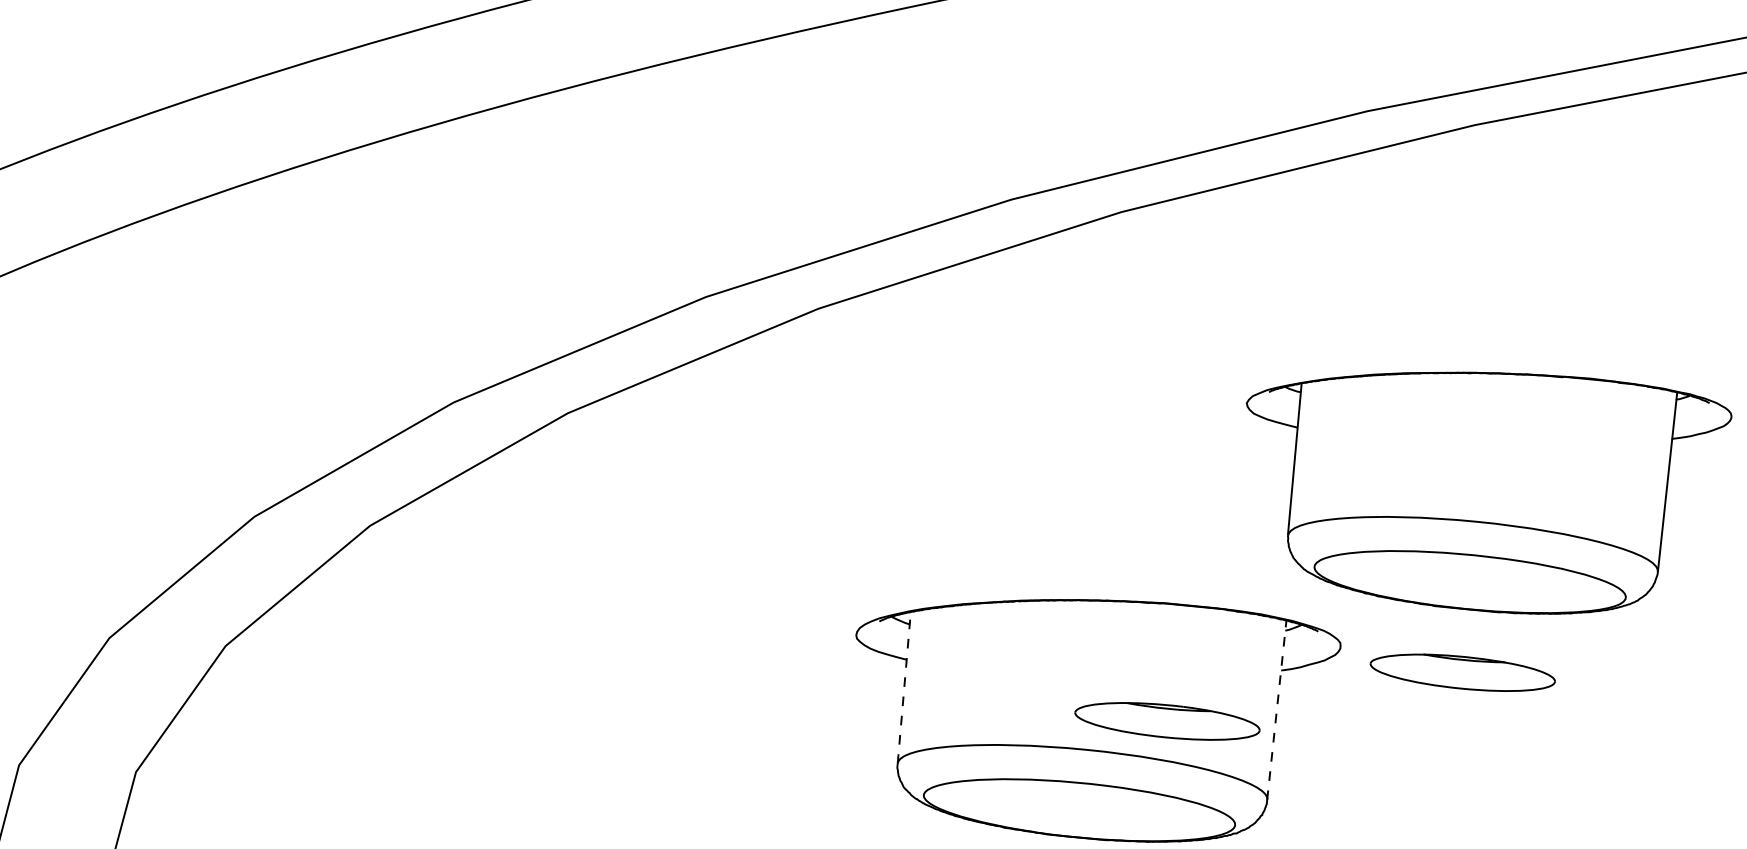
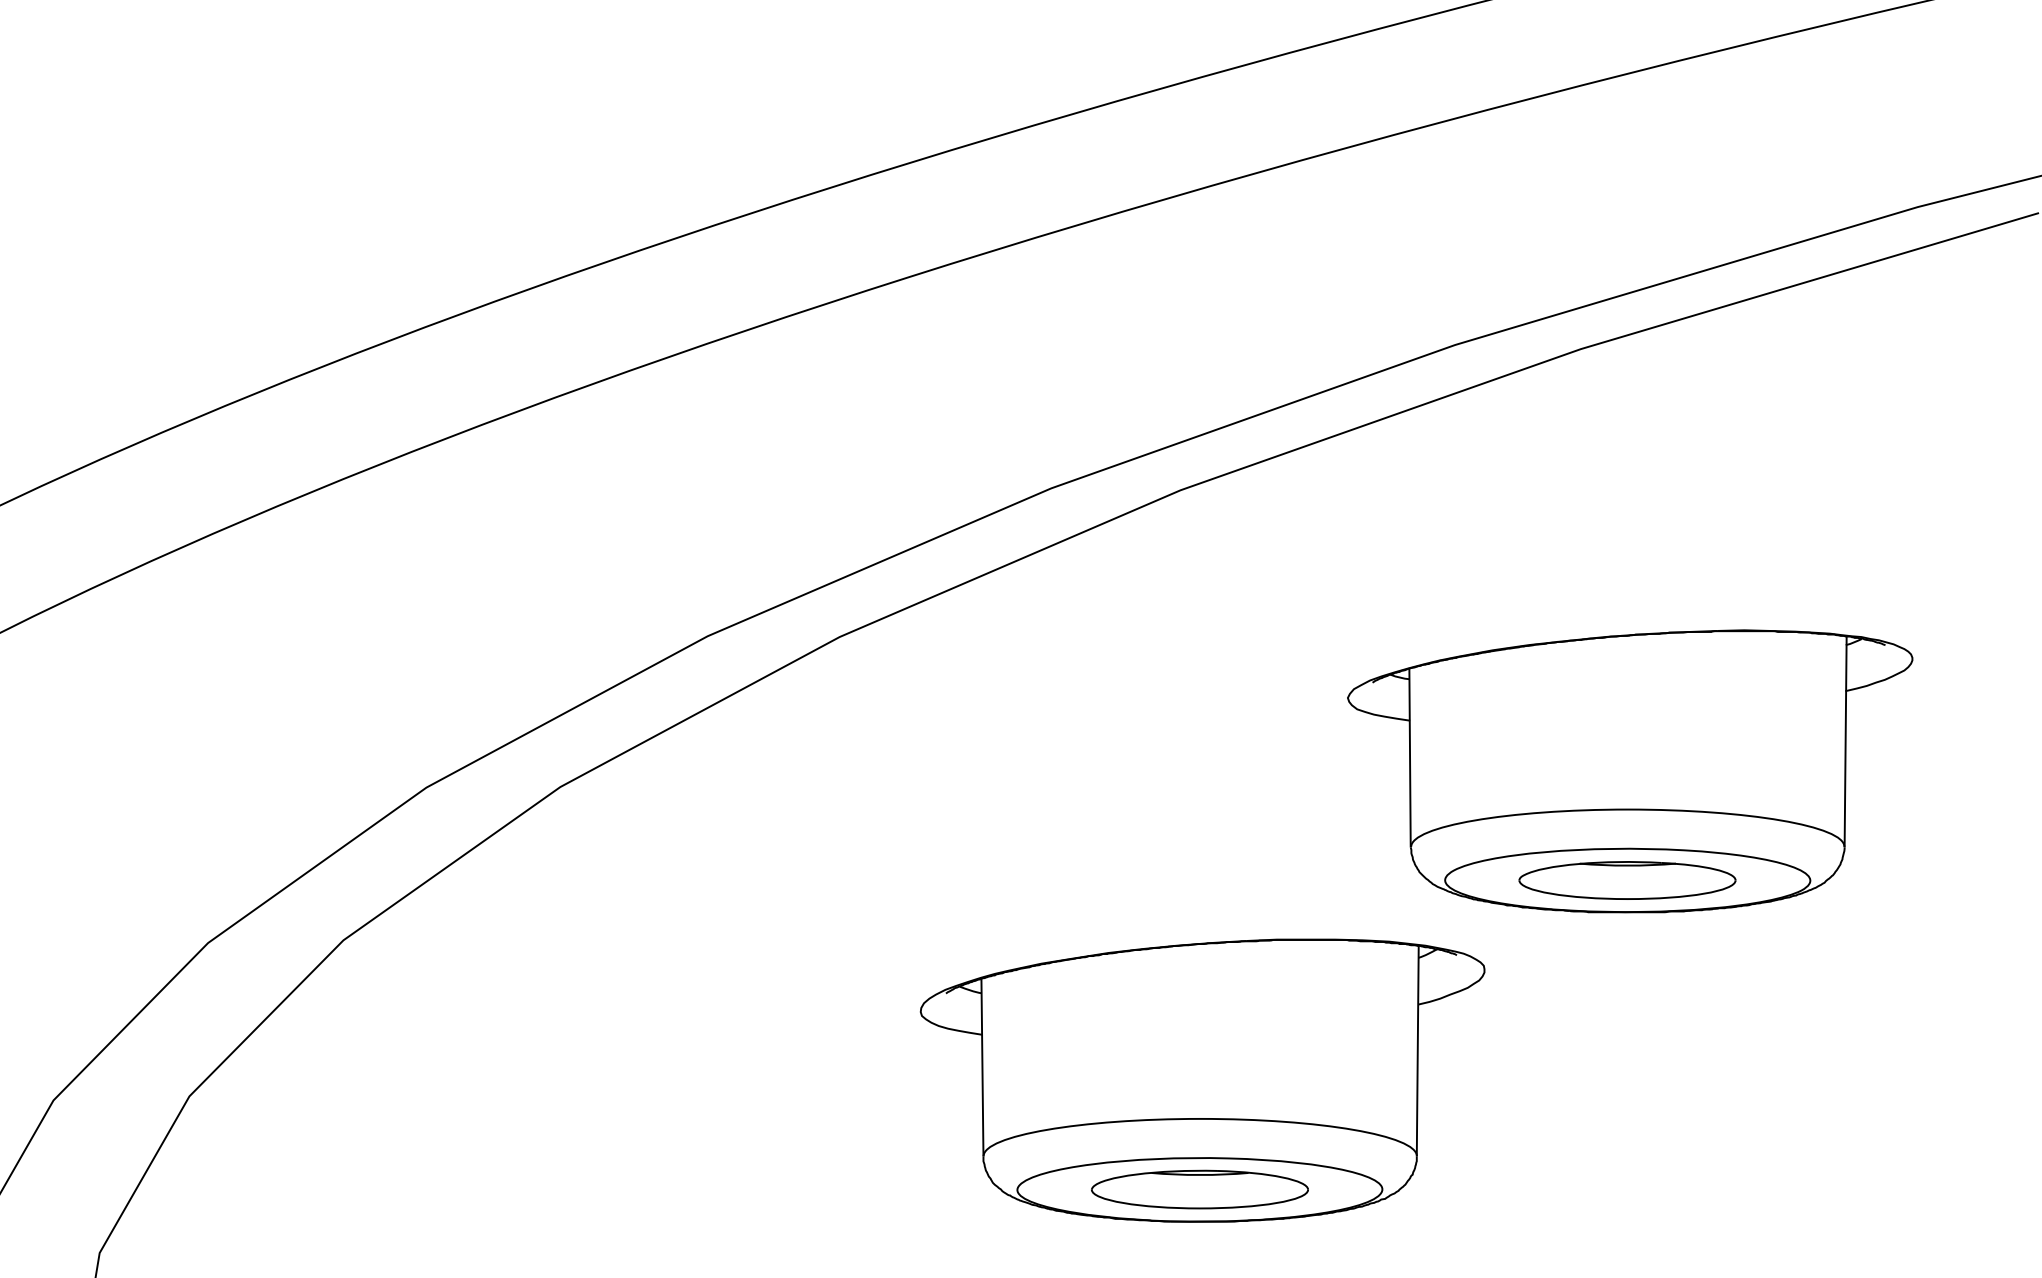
part: (1462, 672) -> (1627, 880), moved
line: (904, 687) -> (982, 1067), dashed -> solid
line: (1276, 709) -> (1417, 1050), dashed -> solid
part: (1167, 721) -> (1199, 1189), moved

